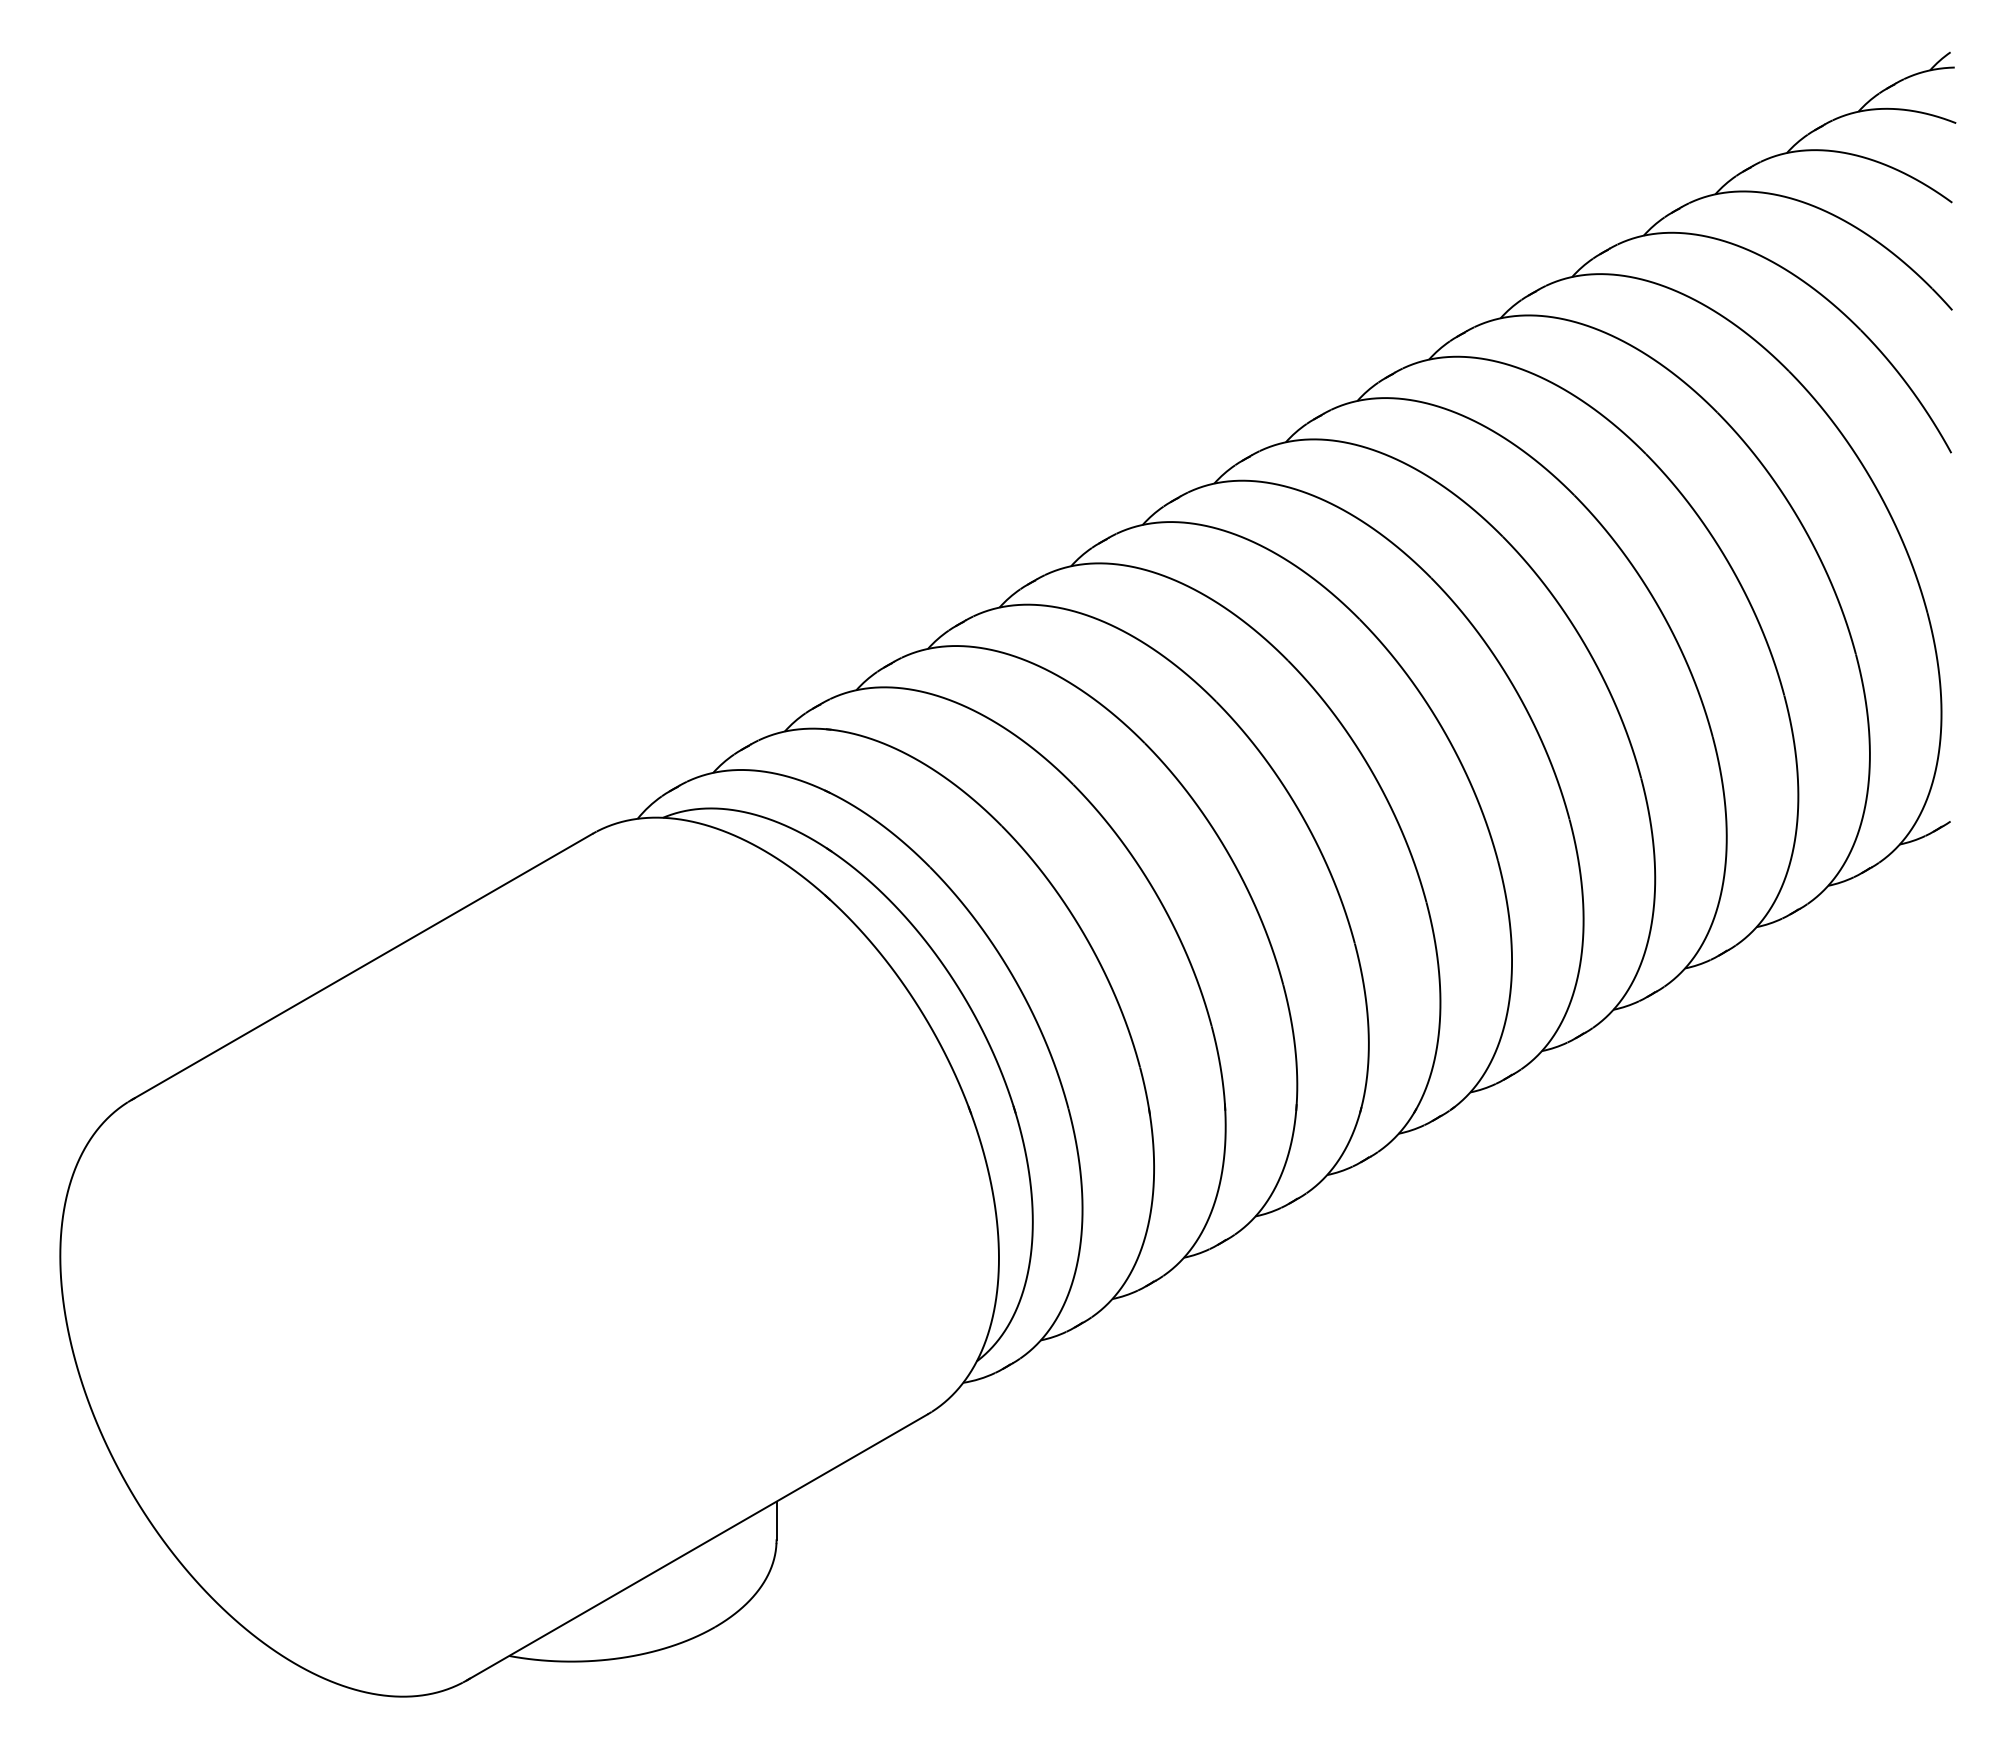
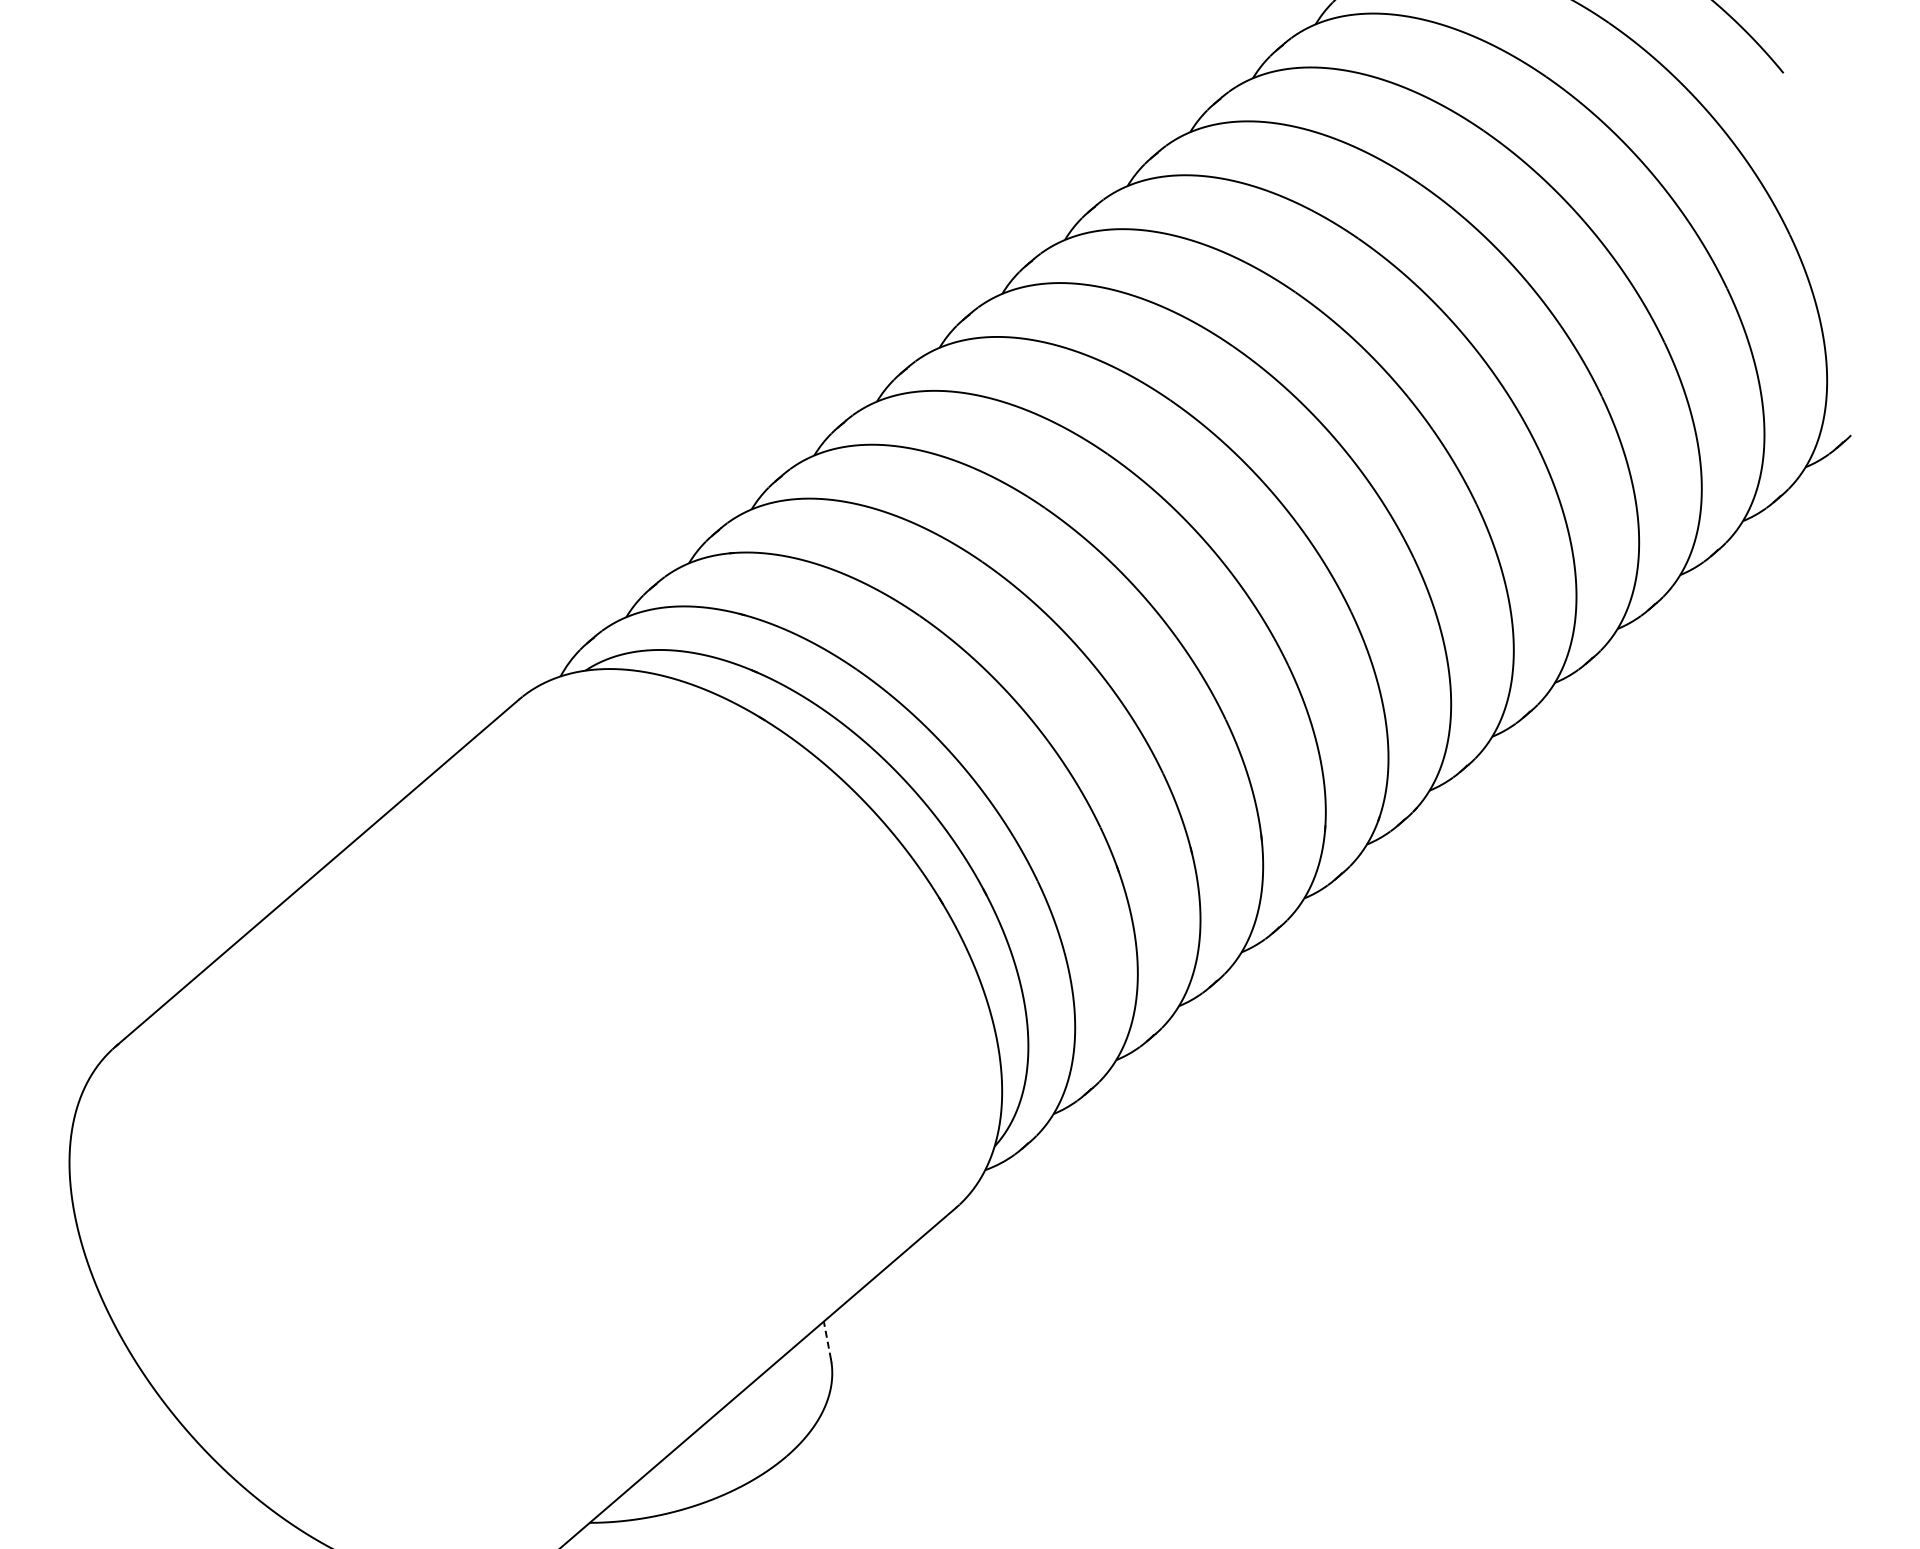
line: (776, 1520) -> (827, 1340), solid -> dashed

